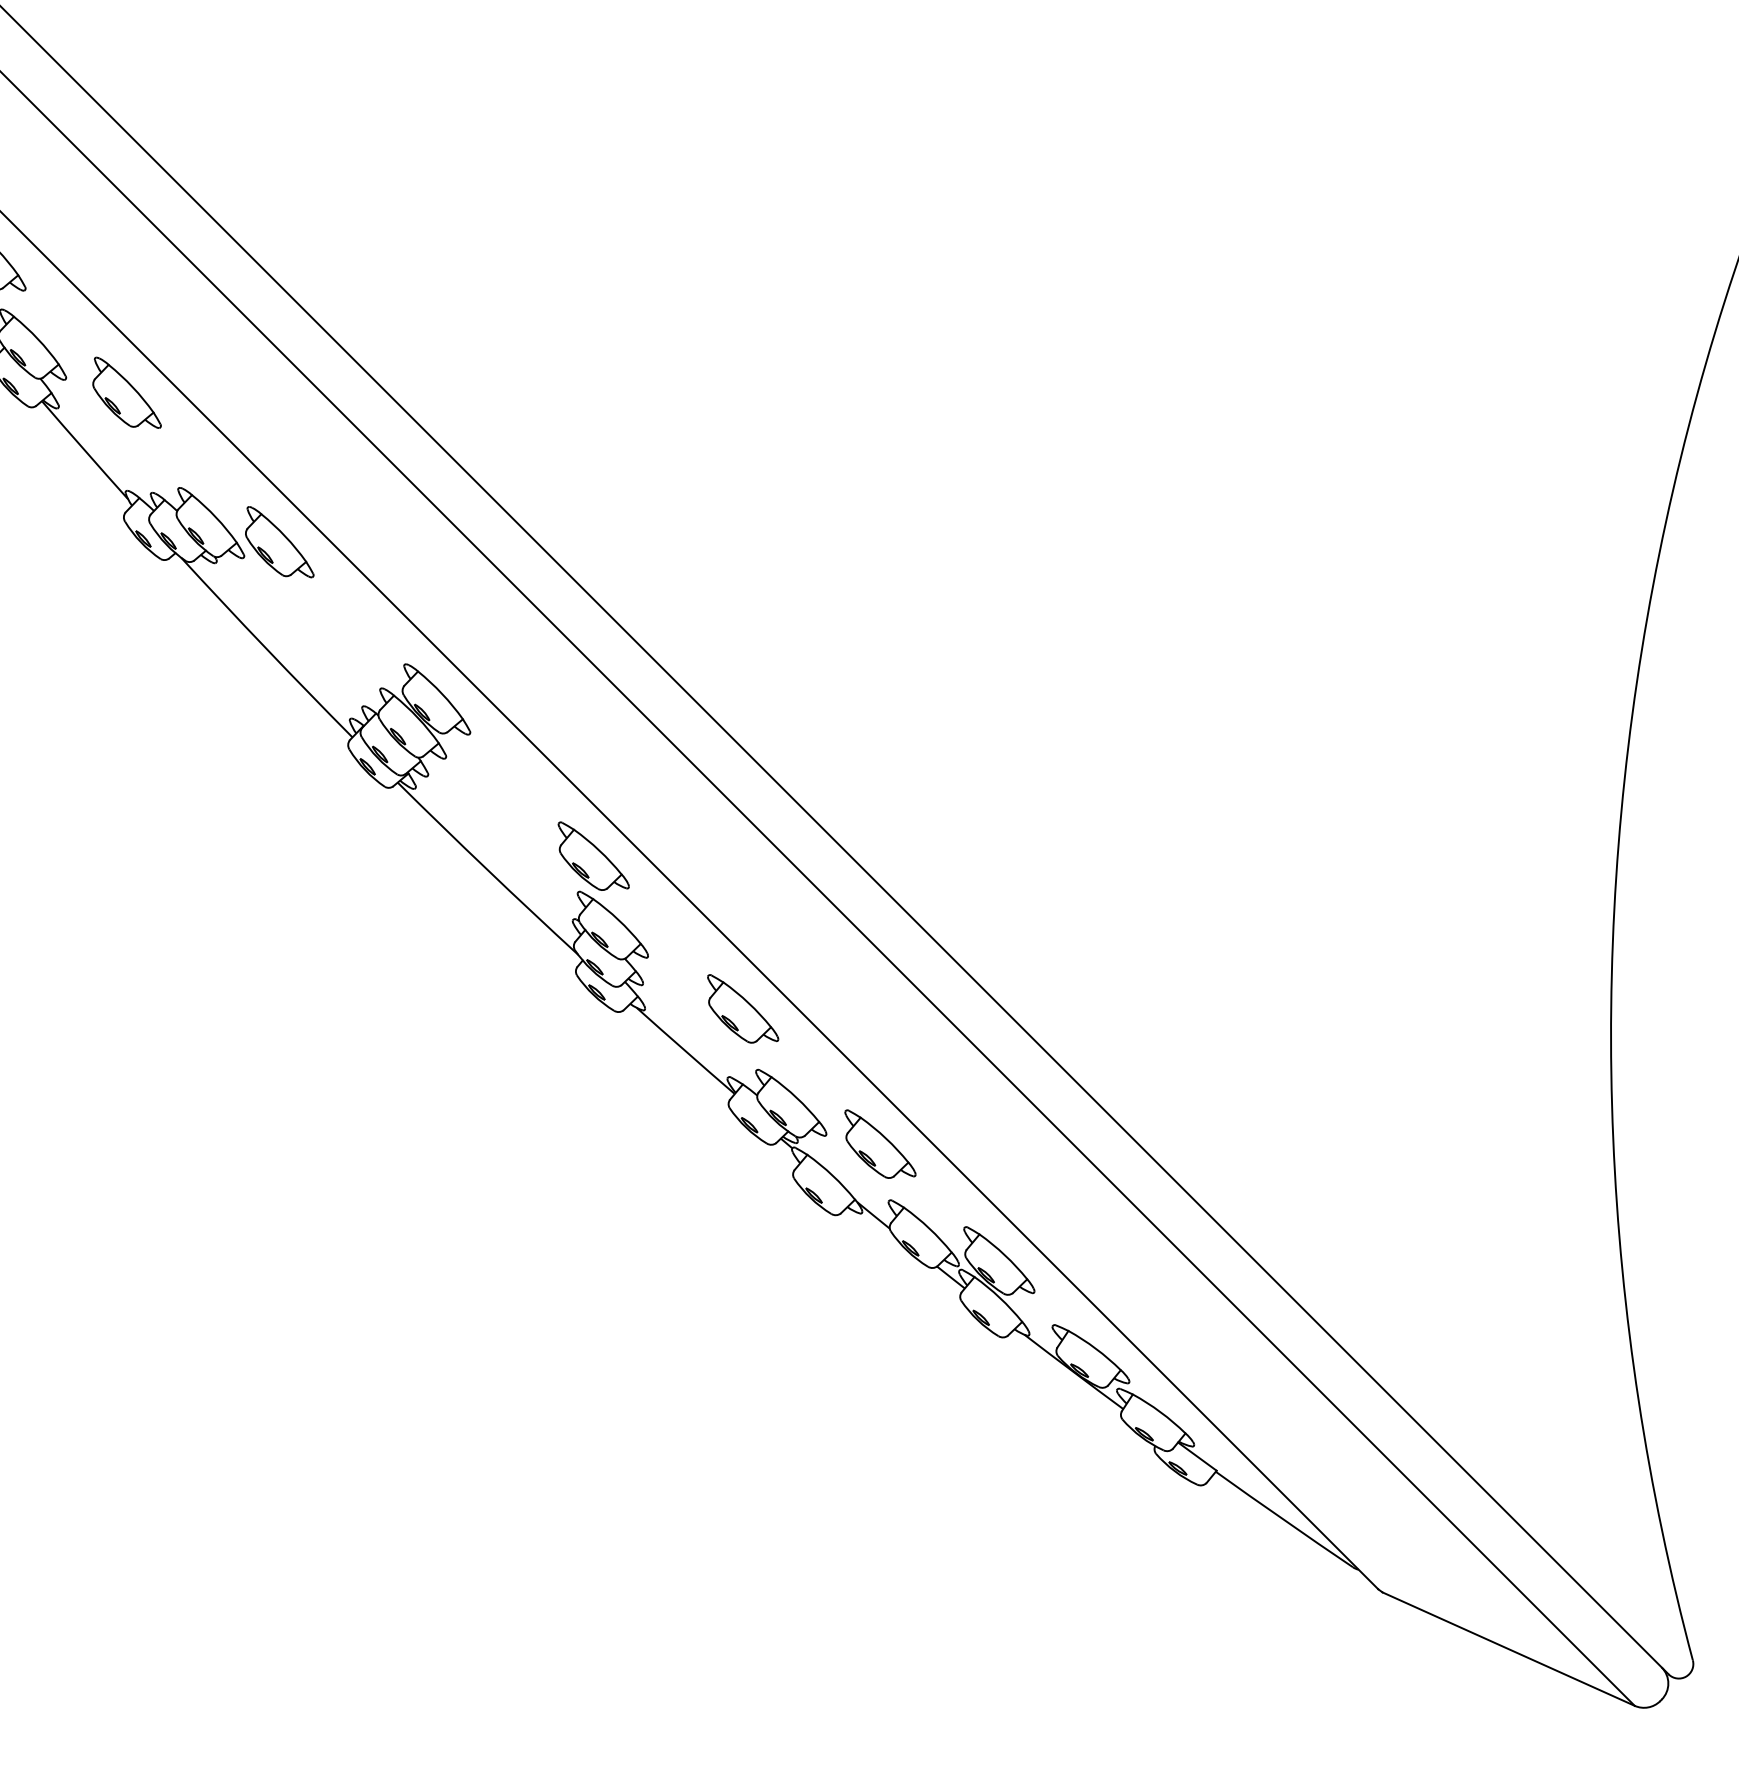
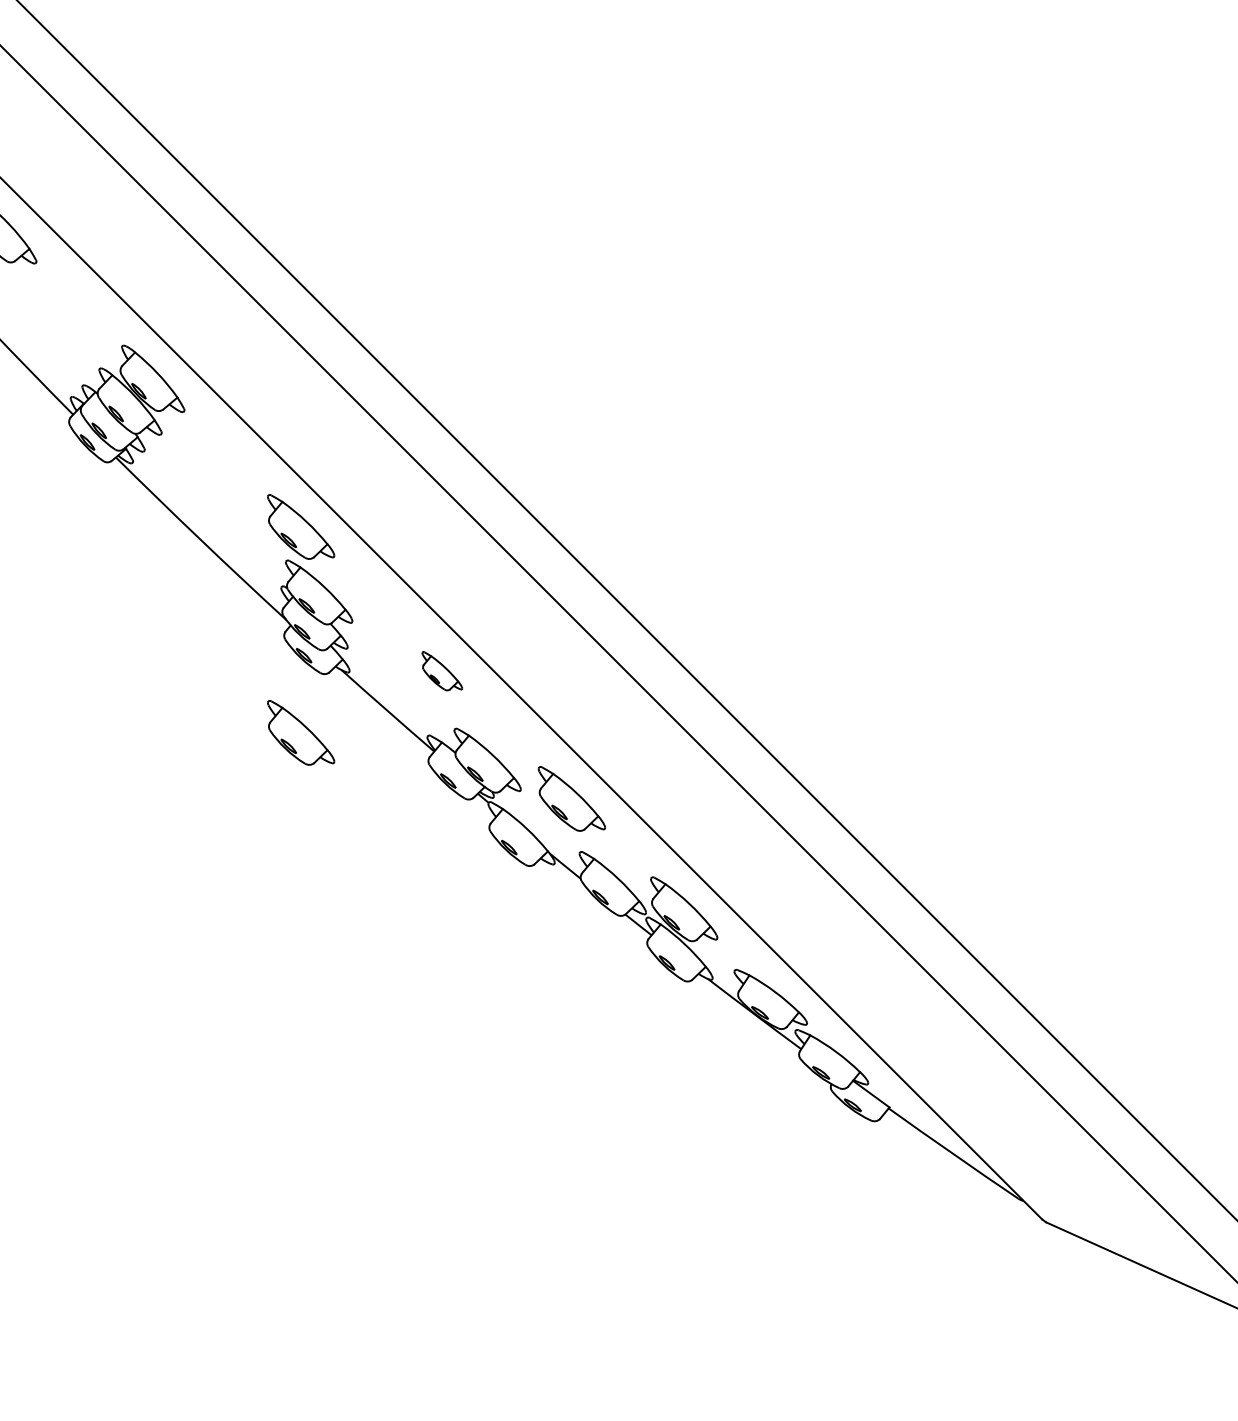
part: (743, 1008) -> (442, 670), size x0.6
part: (593, 1073) -> (300, 732), added

